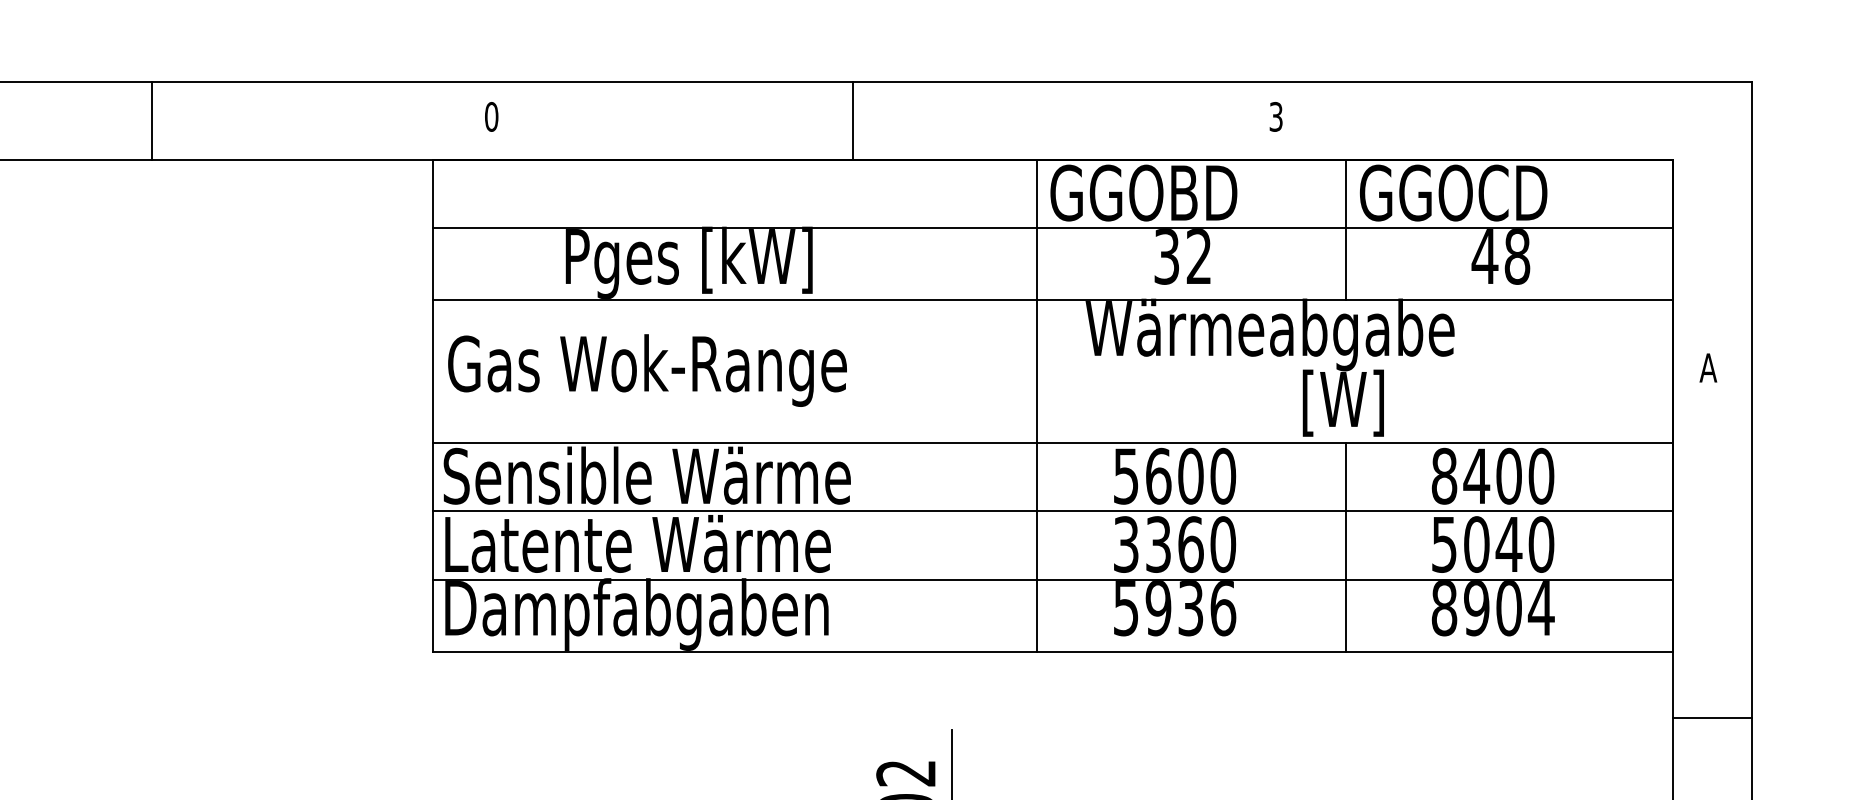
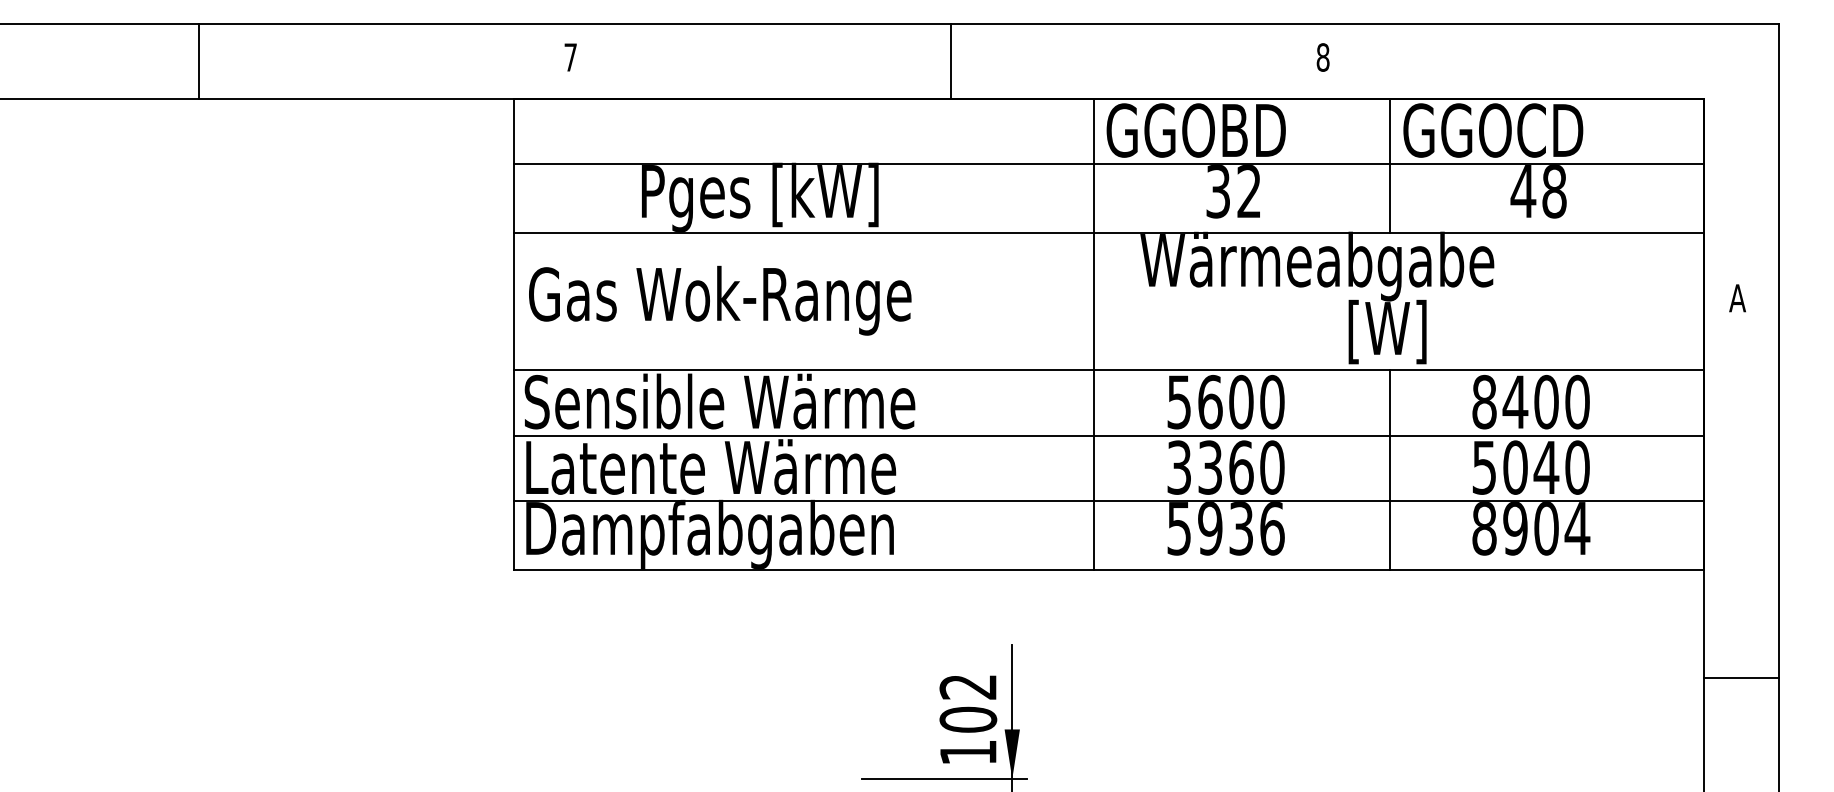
text: (491, 116) -> (570, 57), 0 -> 7
text: (1275, 116) -> (1322, 57), 3 -> 8
line: (151, 120) -> (198, 60), moved
line: (853, 120) -> (951, 60), moved
line: (1711, 718) -> (1740, 678), moved

